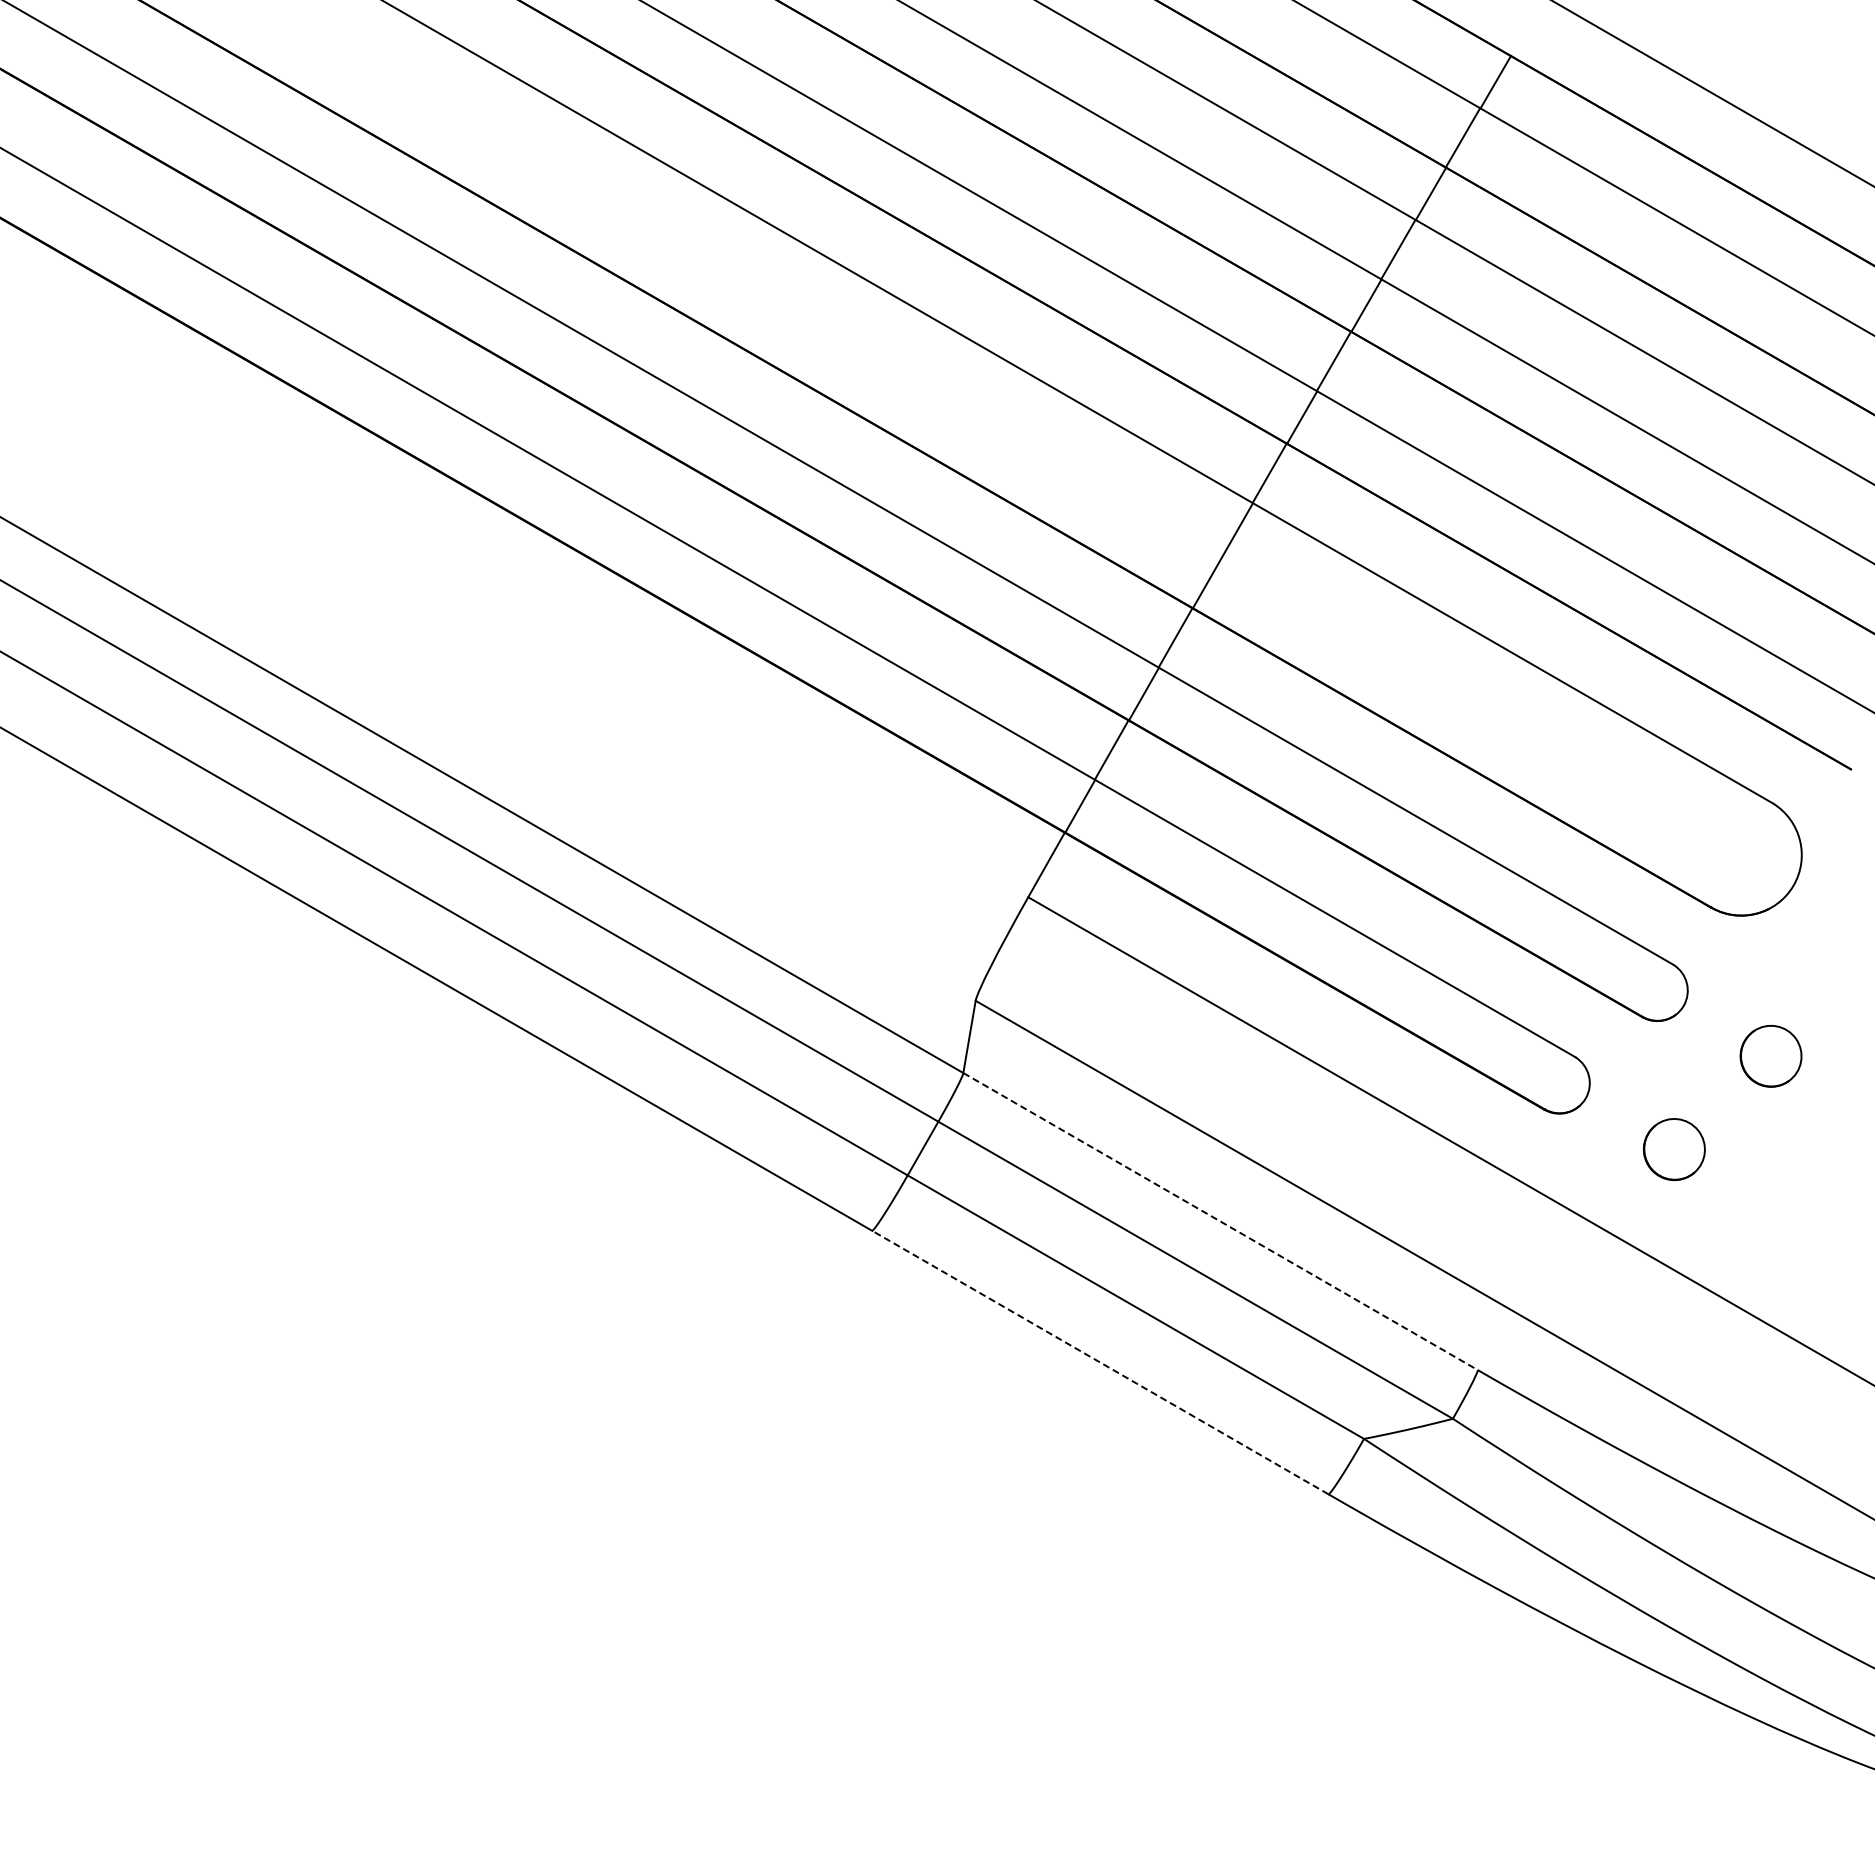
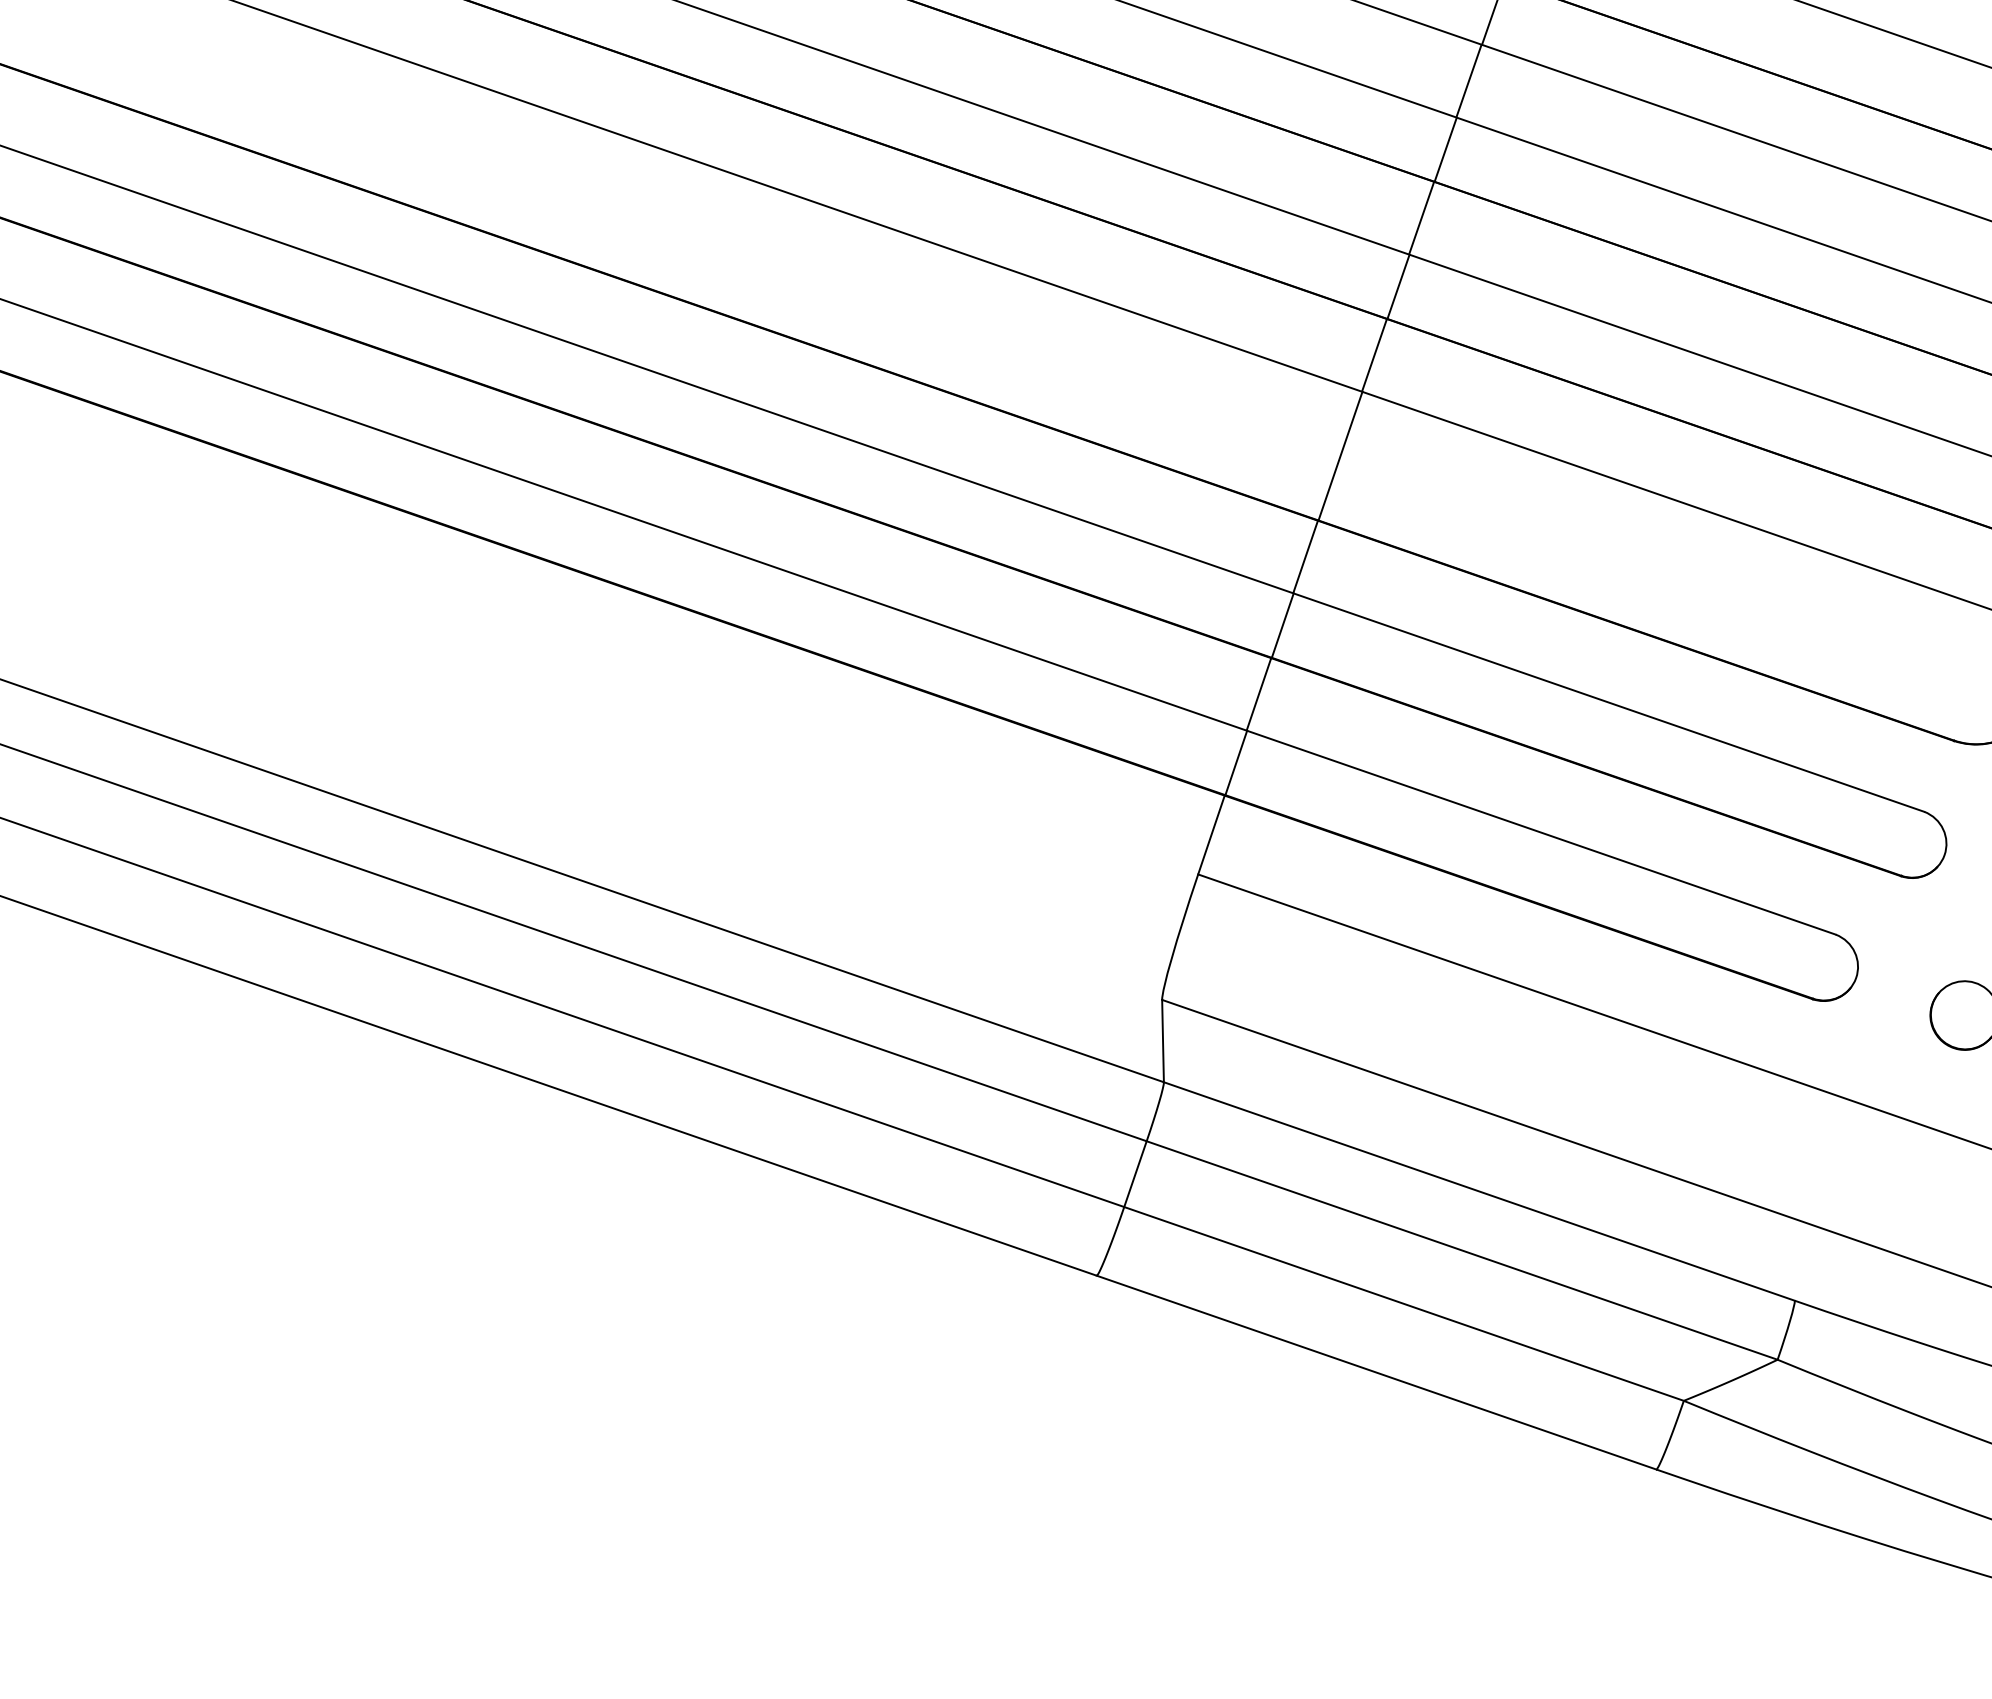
line: (1221, 1221) -> (1480, 1191), dashed -> solid
line: (1099, 1362) -> (1375, 1372), dashed -> solid

